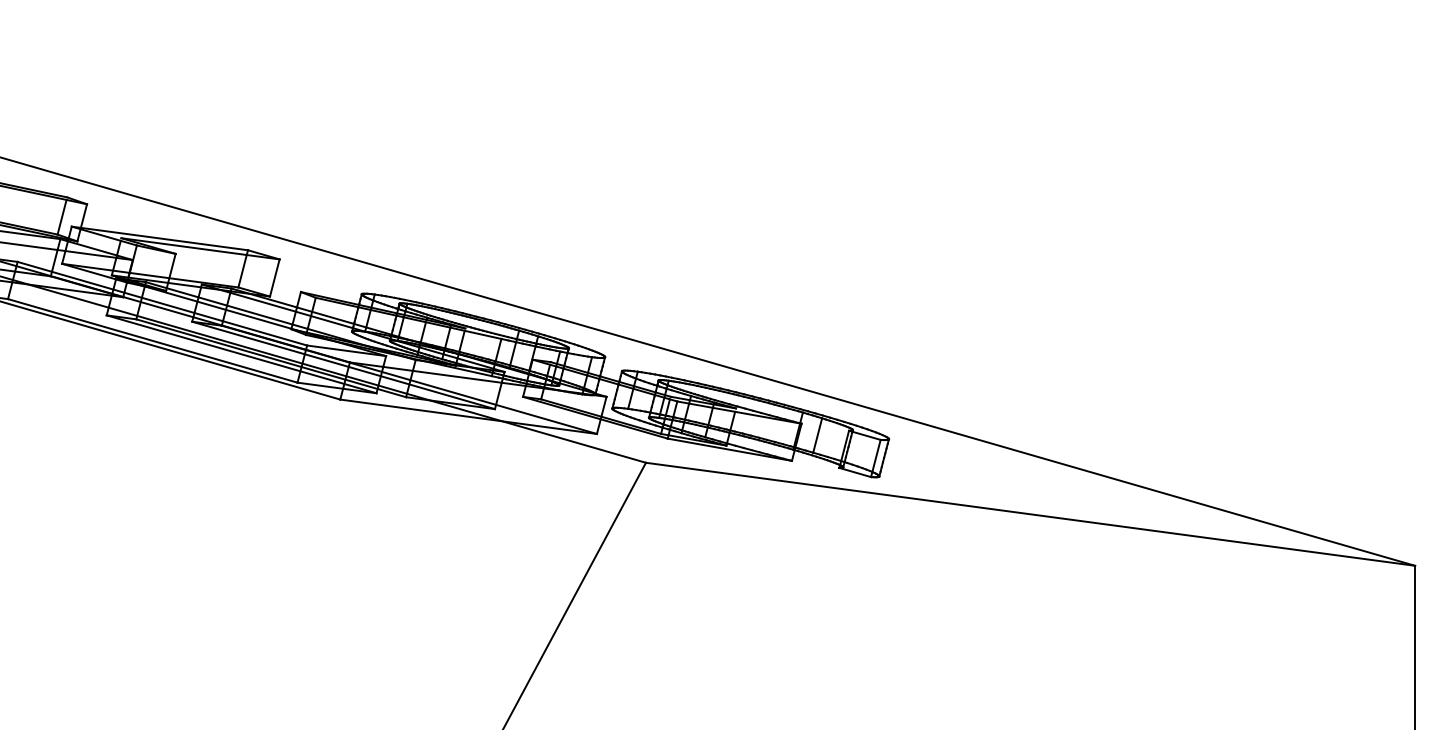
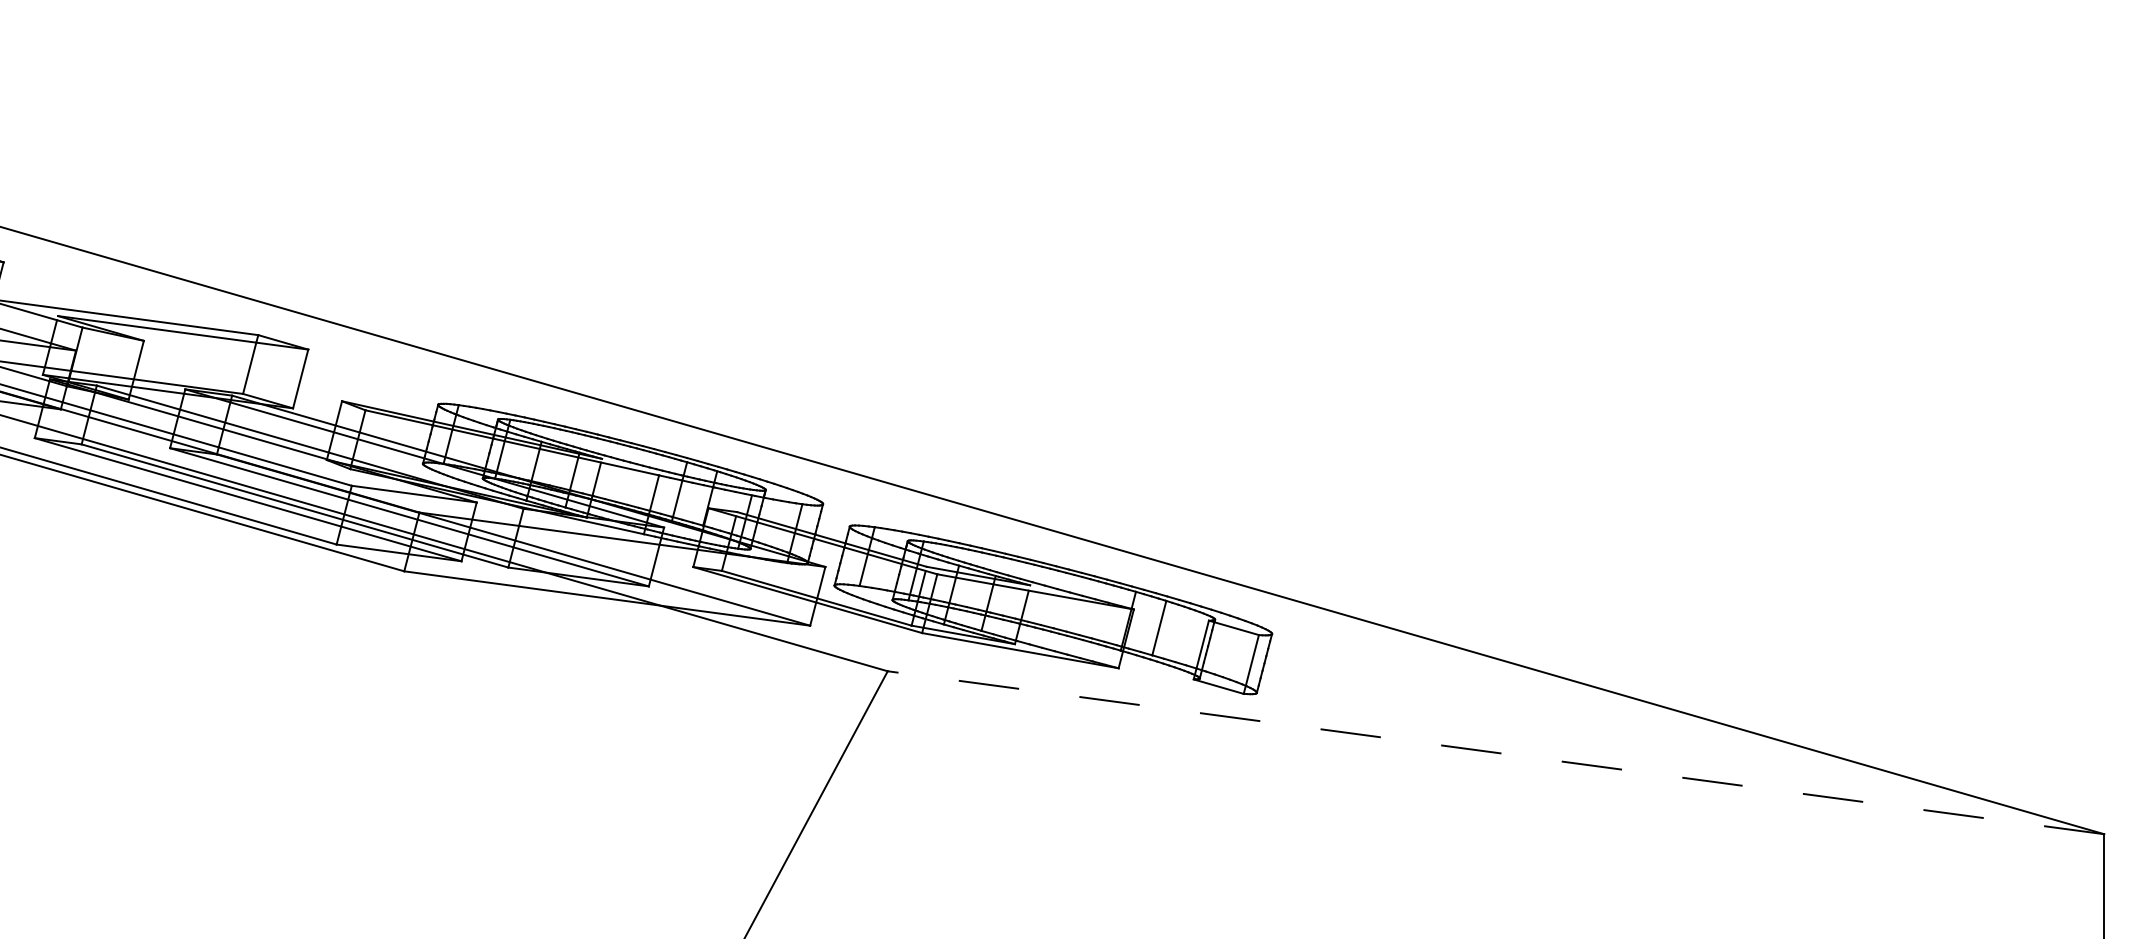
line: (1030, 514) -> (1495, 753), solid -> dashed

